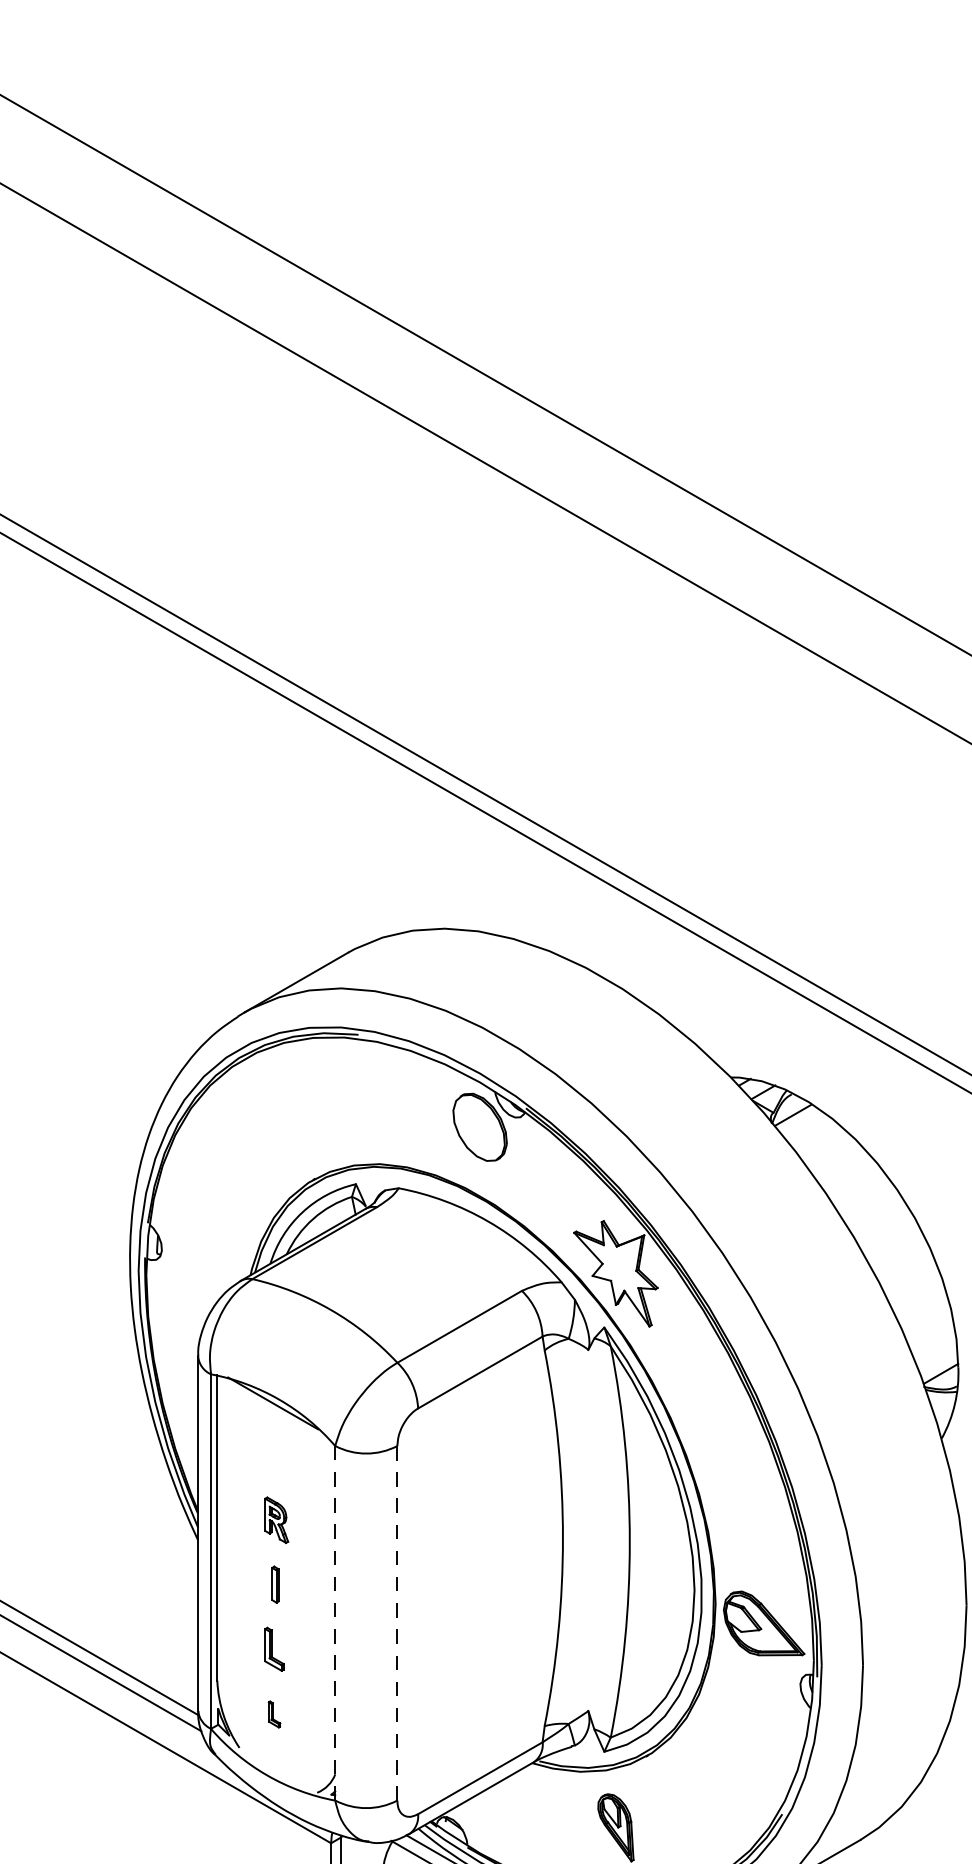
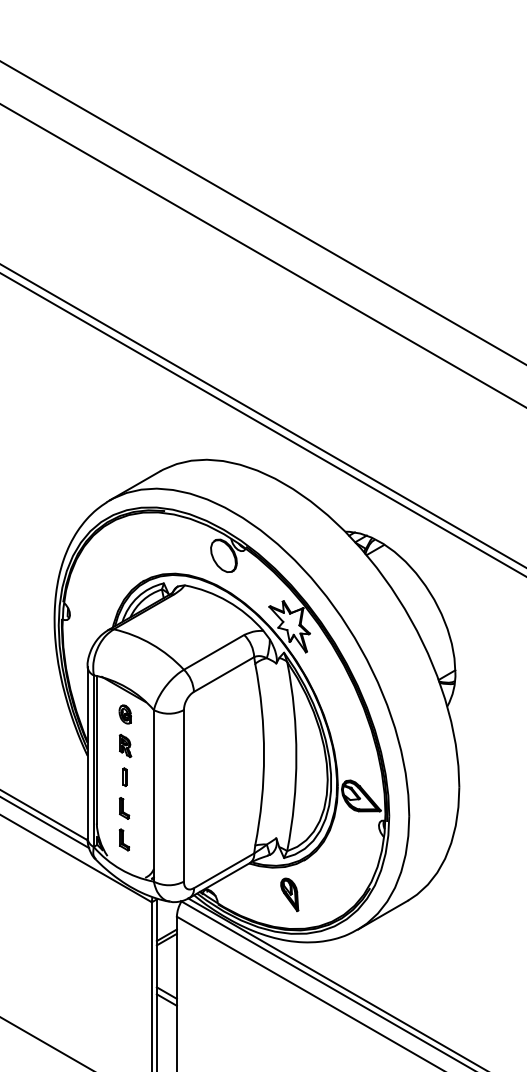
part: (274, 1455) -> (124, 714), added
line: (334, 1622) -> (153, 795), dashed -> solid
line: (396, 1622) -> (183, 795), dashed -> solid
part: (274, 1713) -> (124, 839), size x1.67

